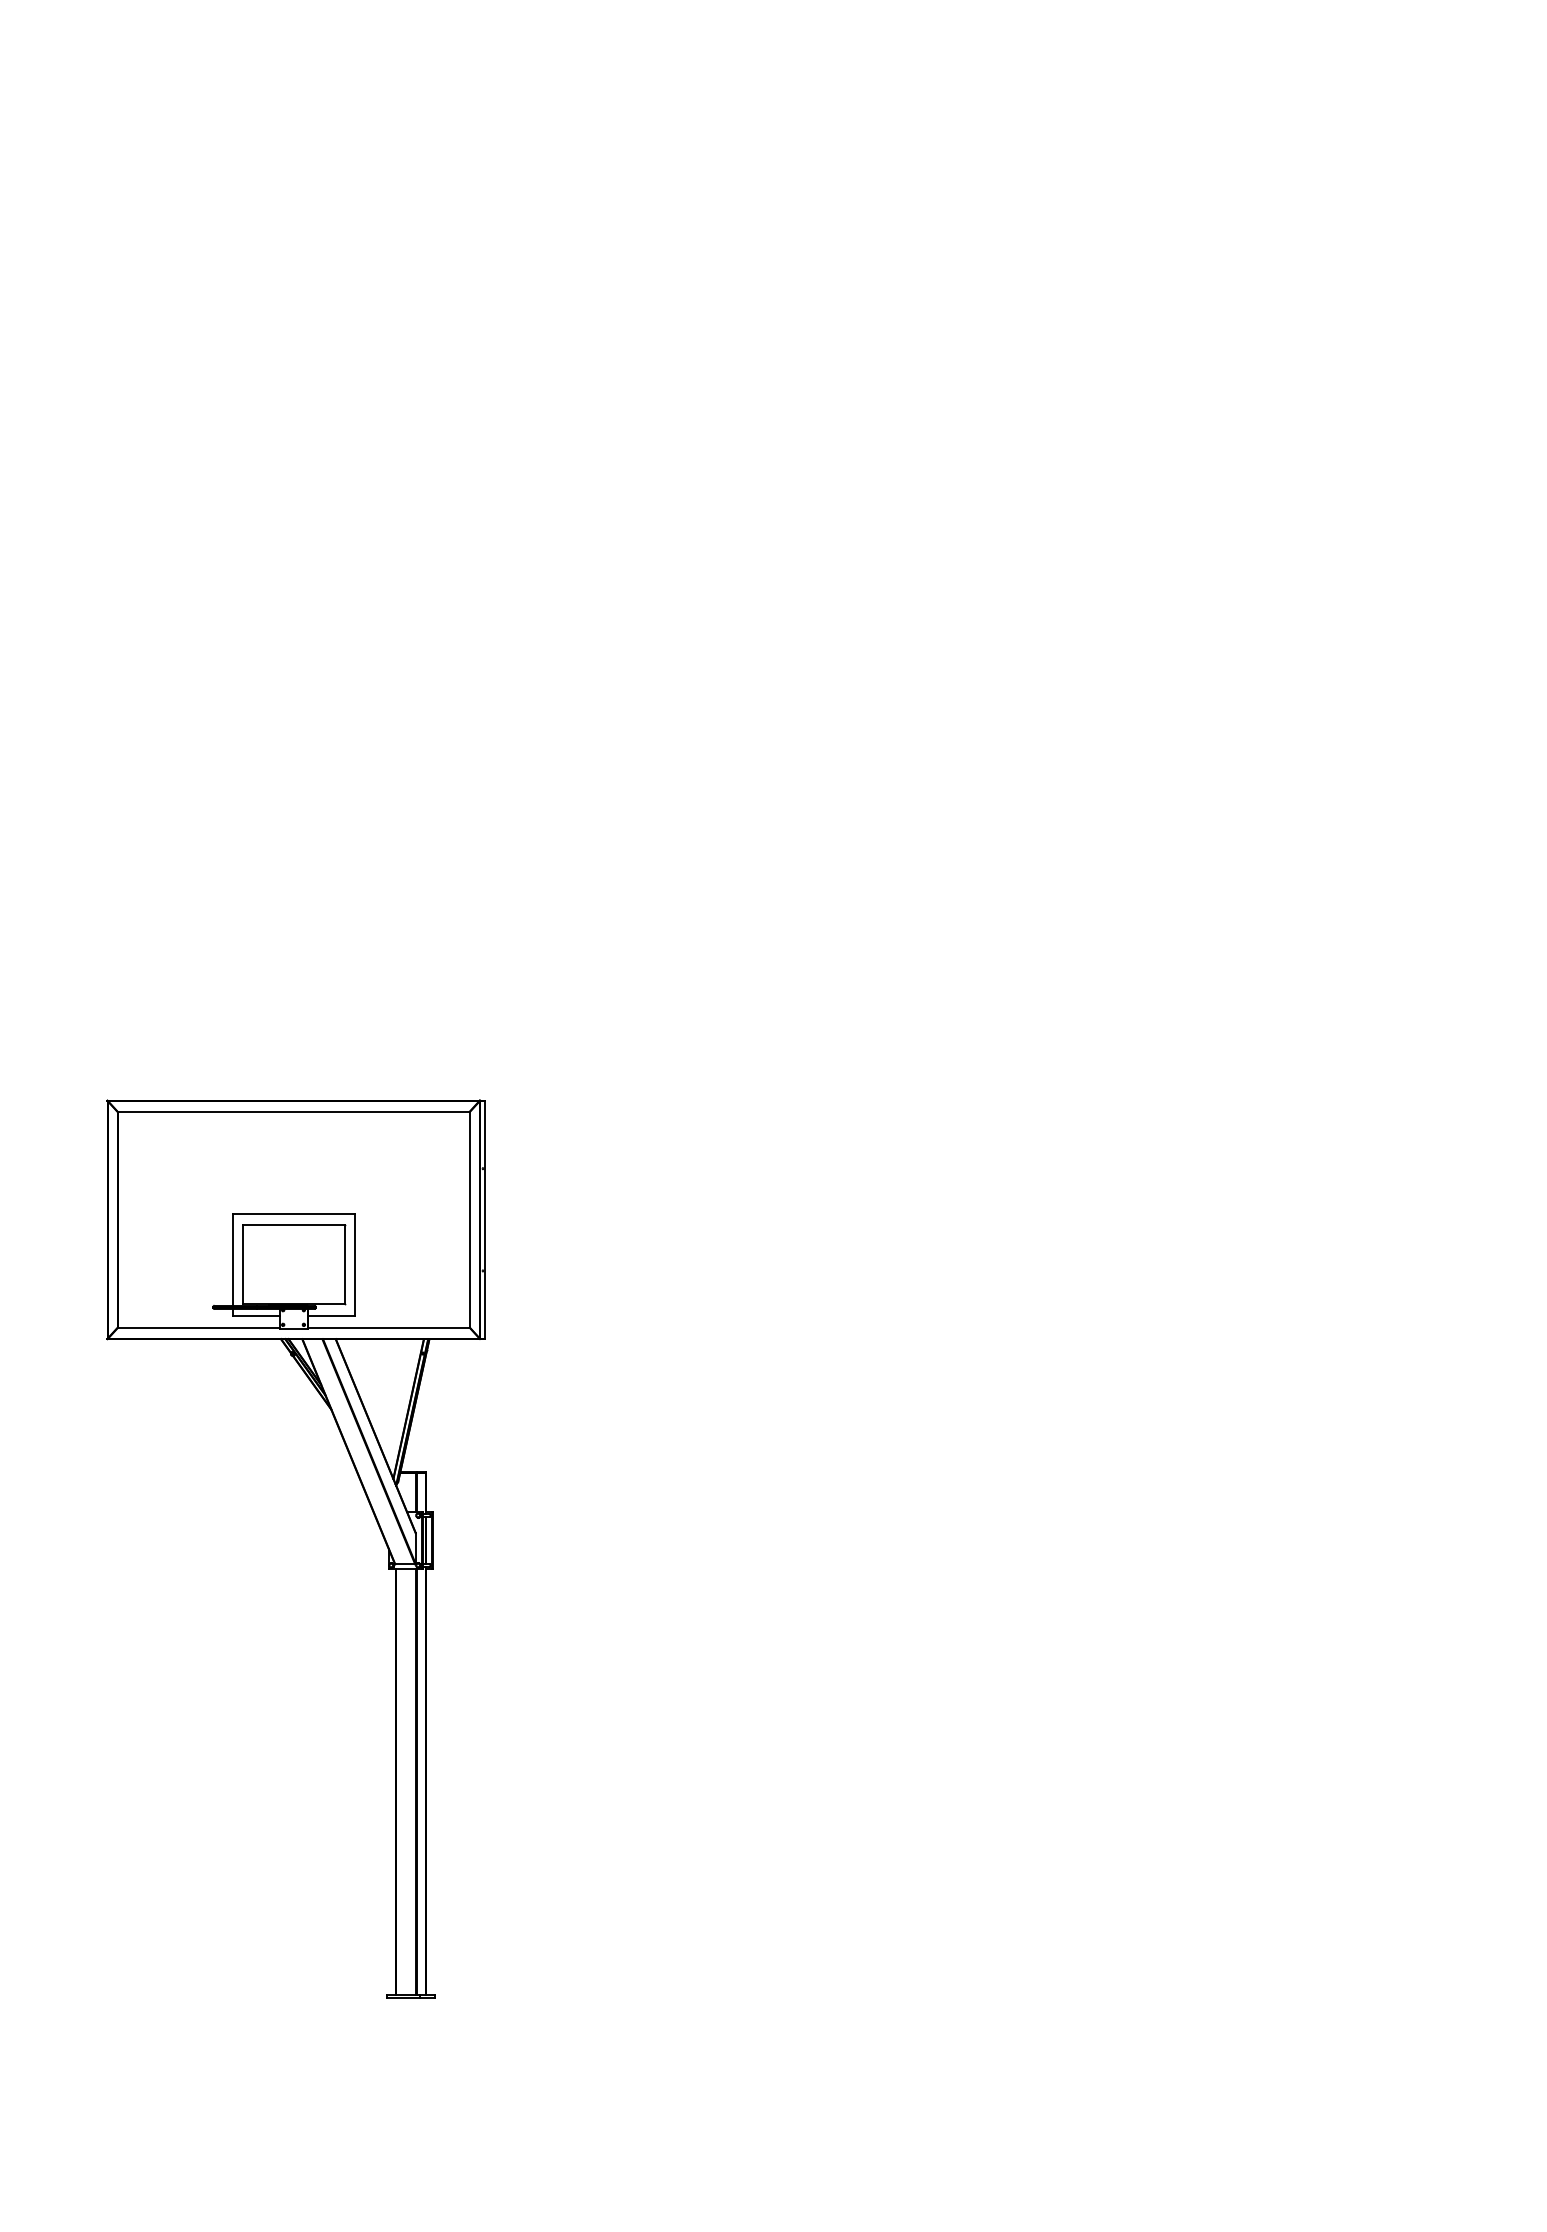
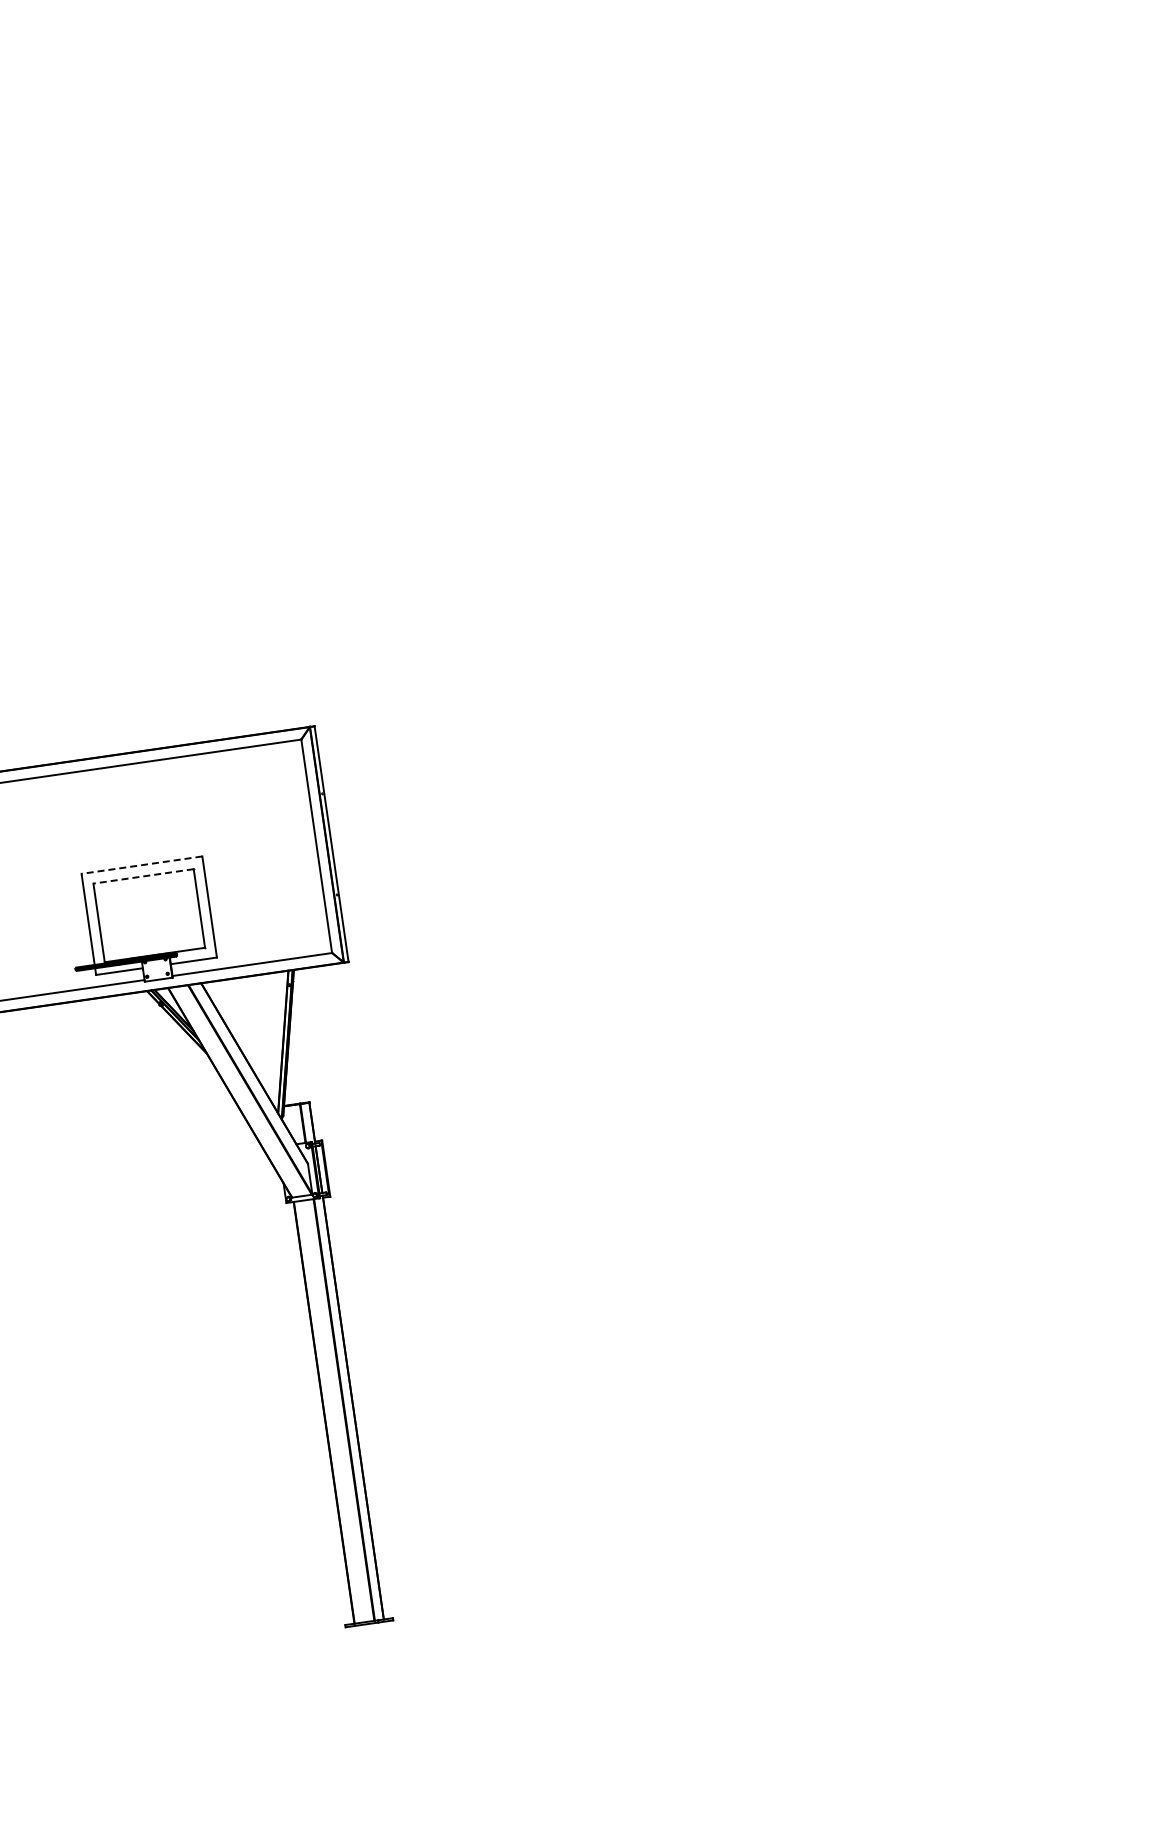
line: (293, 1213) -> (141, 865), solid -> dashed
line: (293, 1224) -> (143, 876), solid -> dashed

